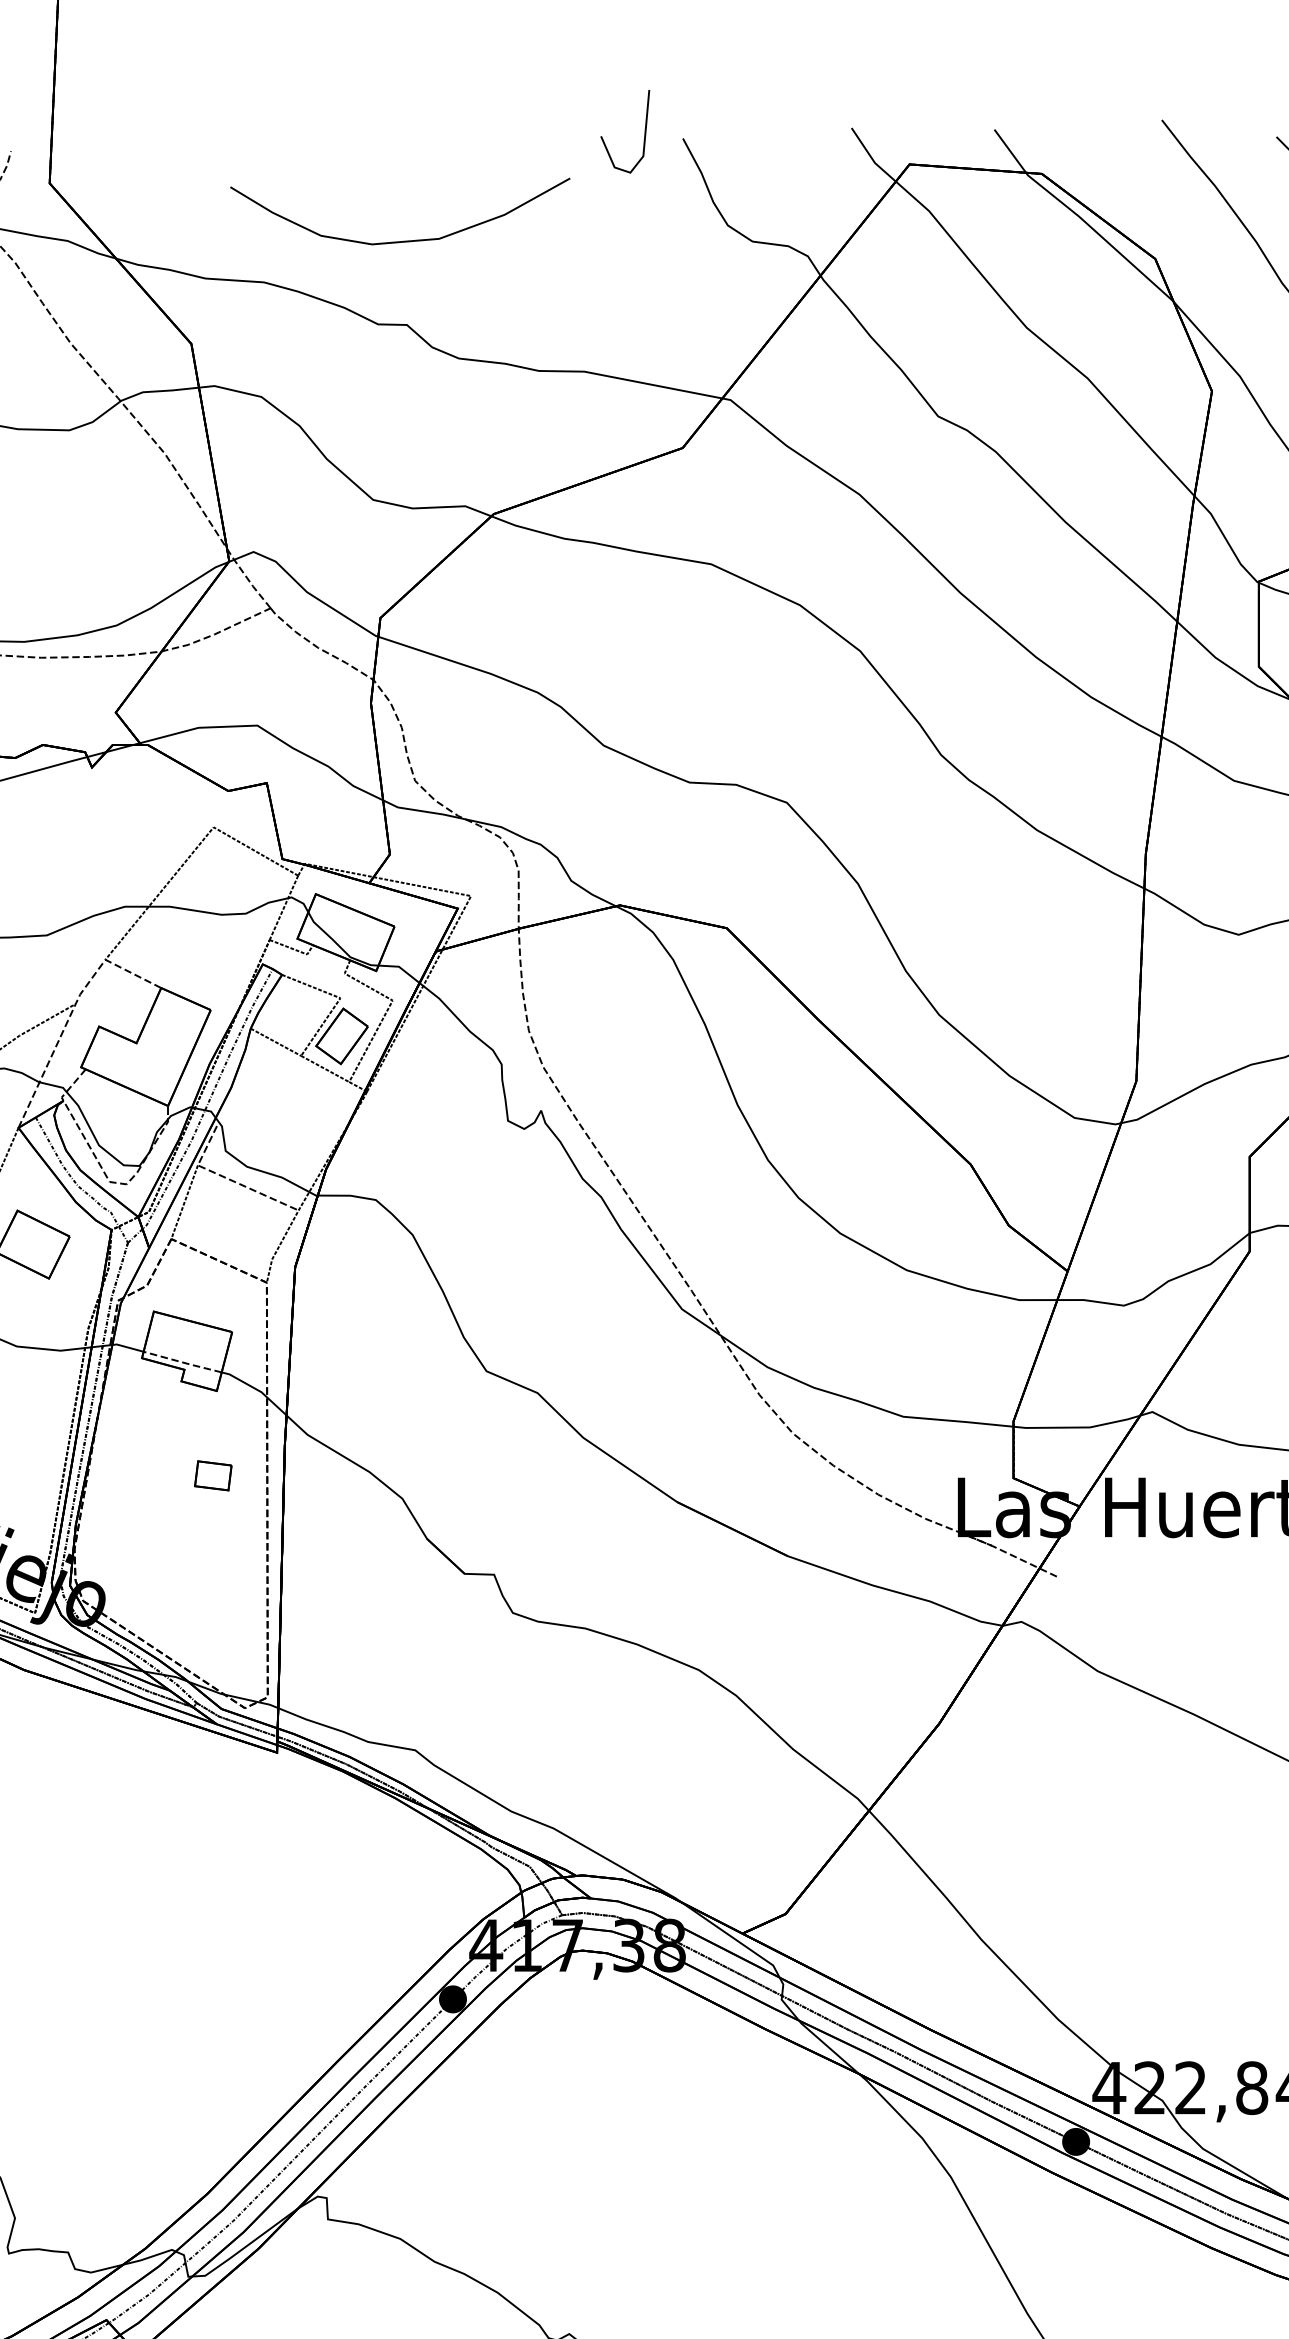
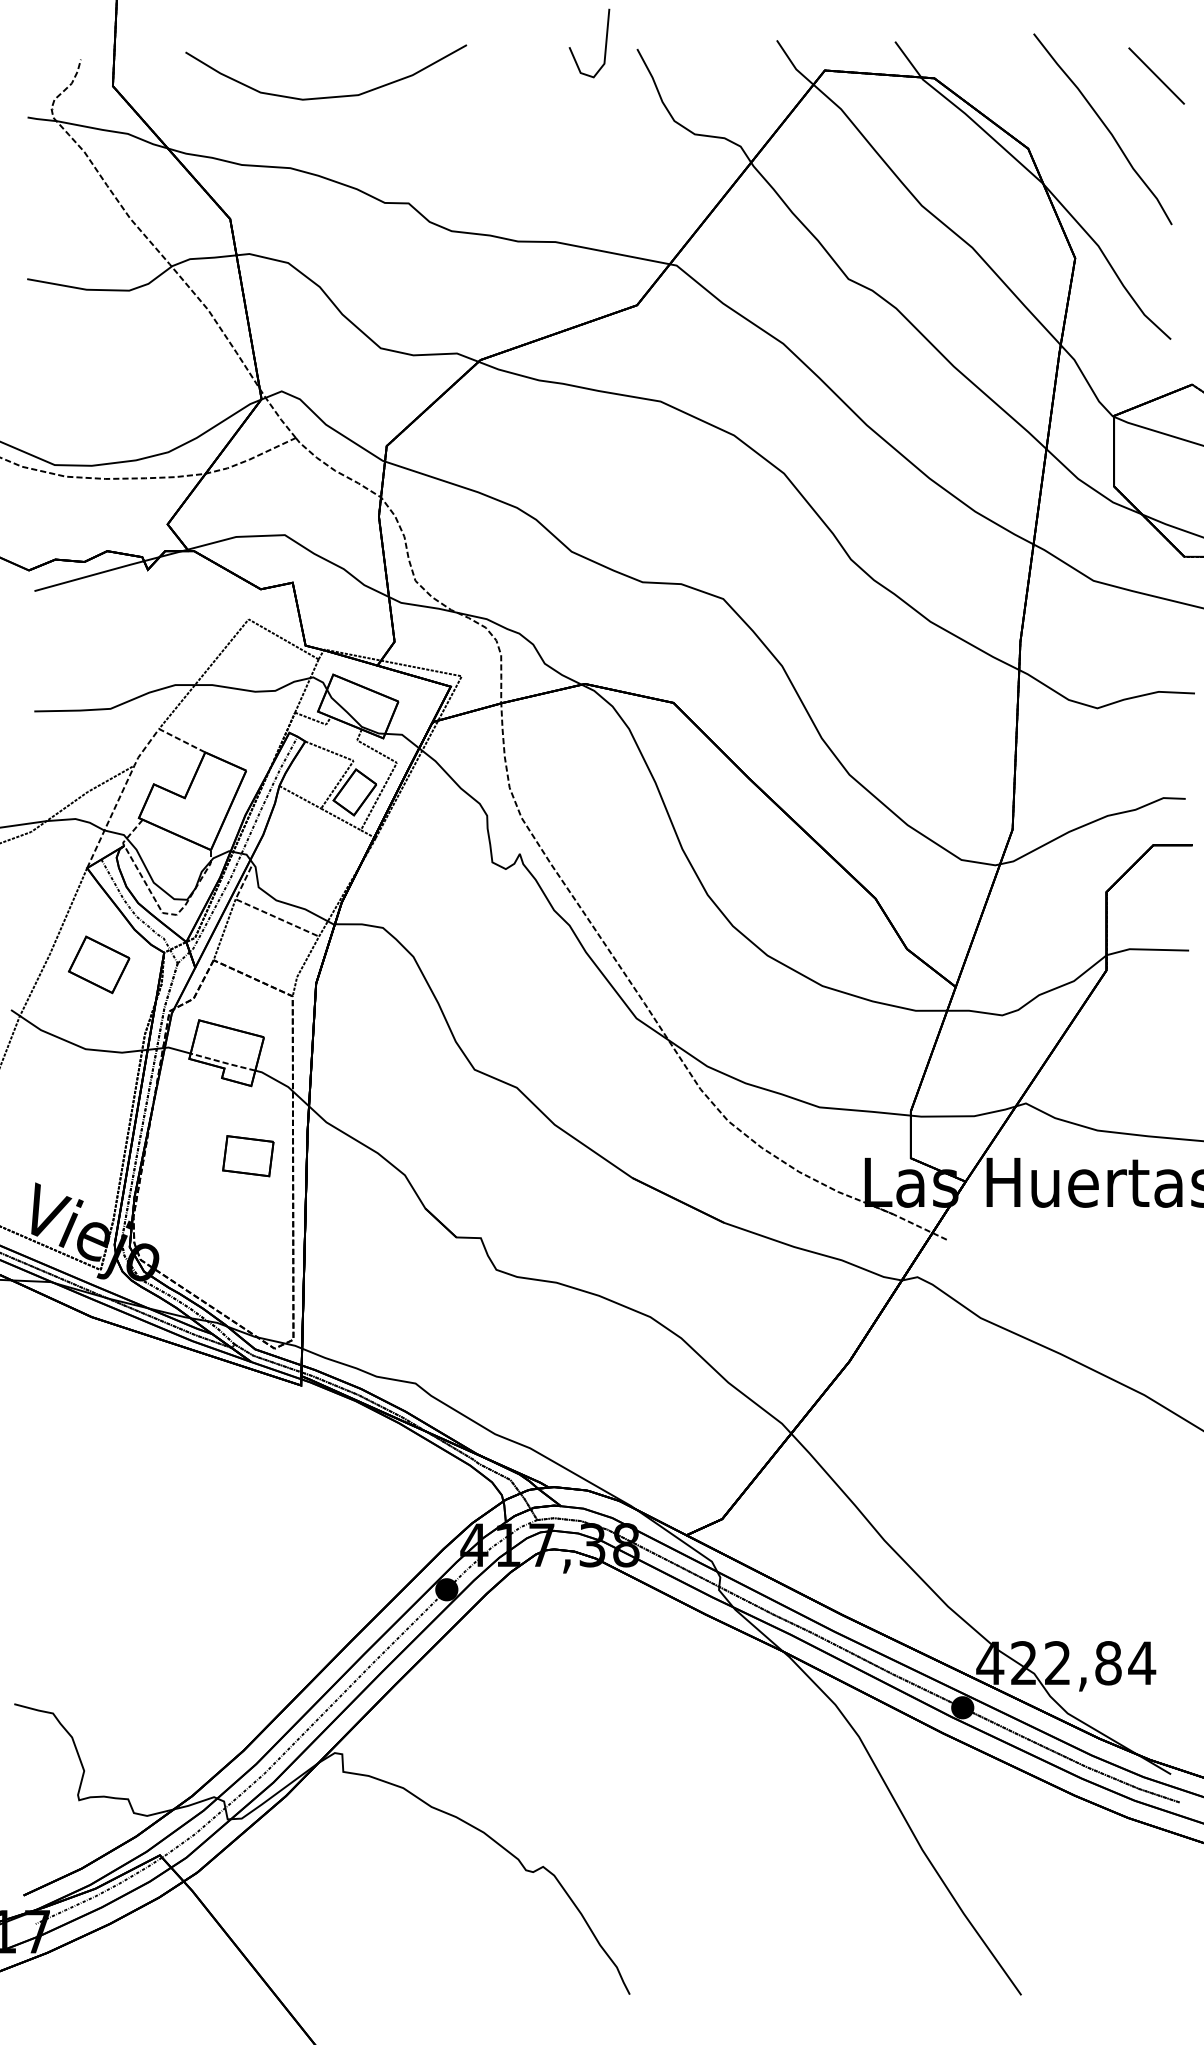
curve: (400, 240) -> (326, 96), moved
part: (213, 1476) -> (248, 1156), size x1.67

